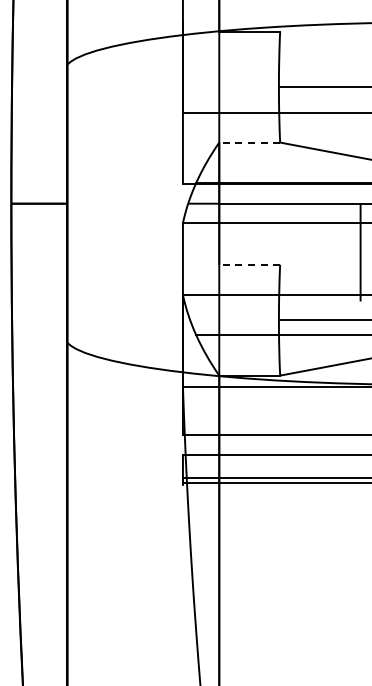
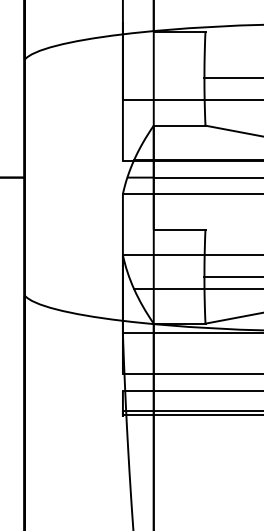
line: (249, 142) -> (179, 125), dashed -> solid
line: (249, 264) -> (179, 229), dashed -> solid

